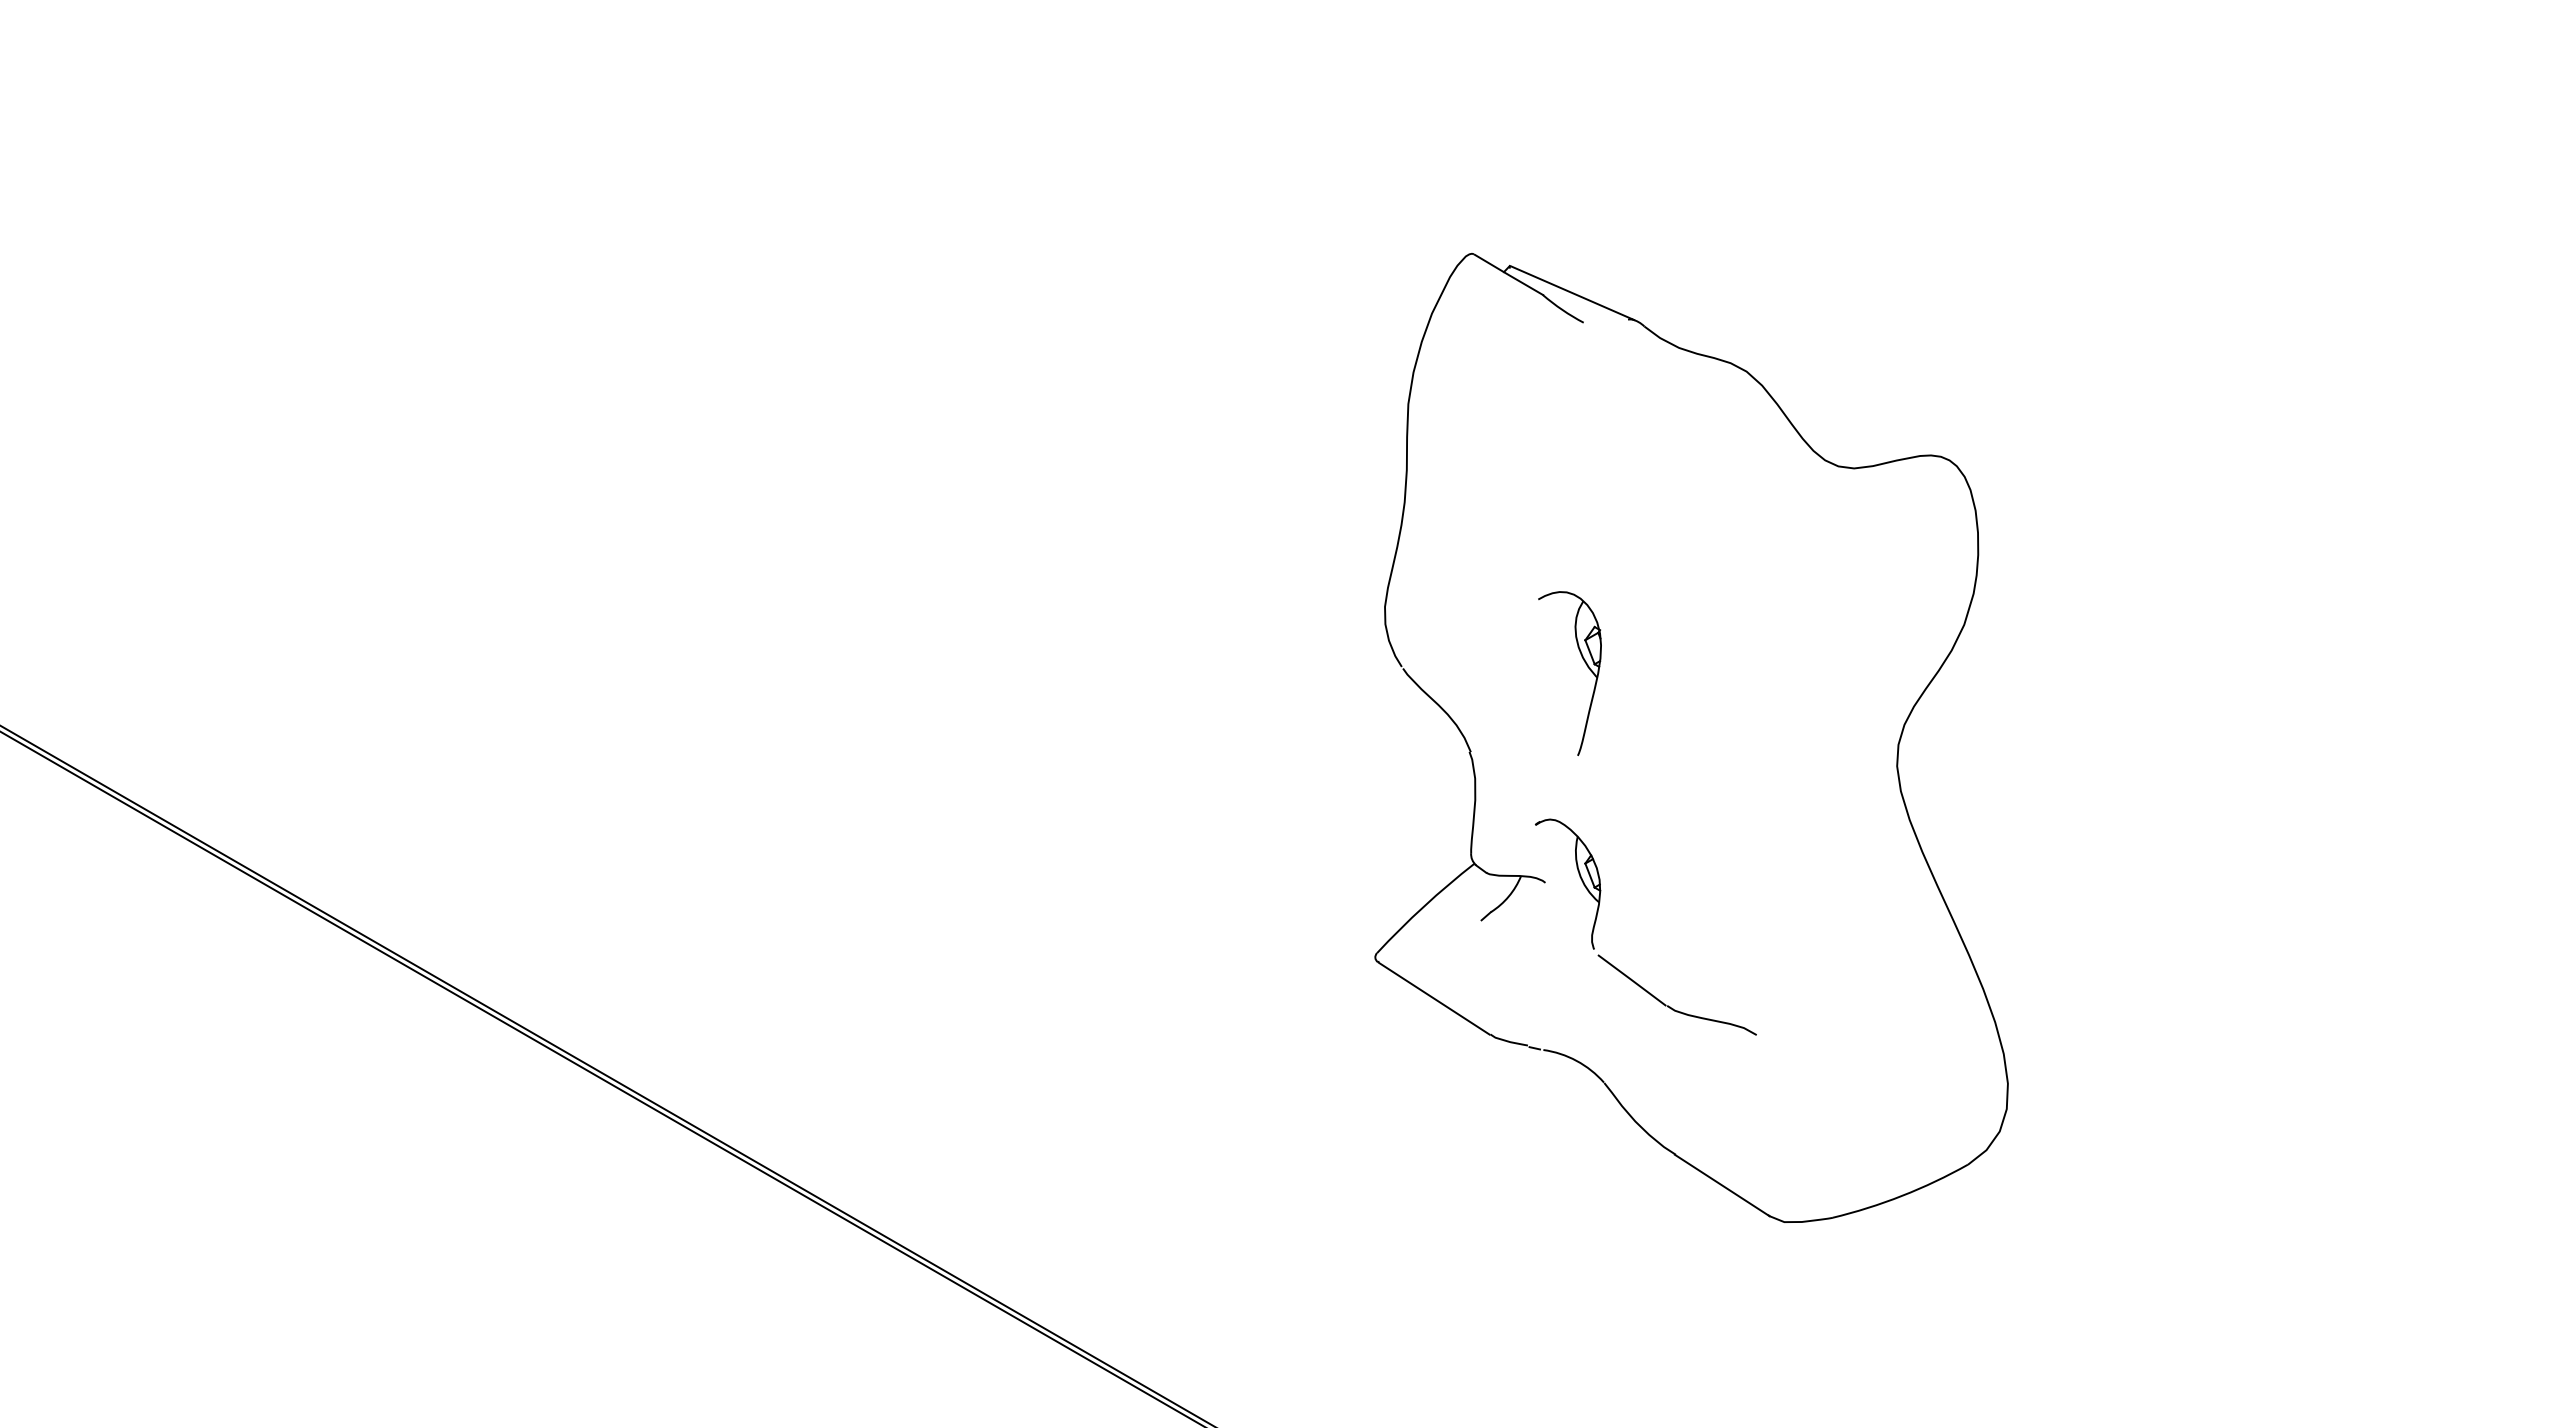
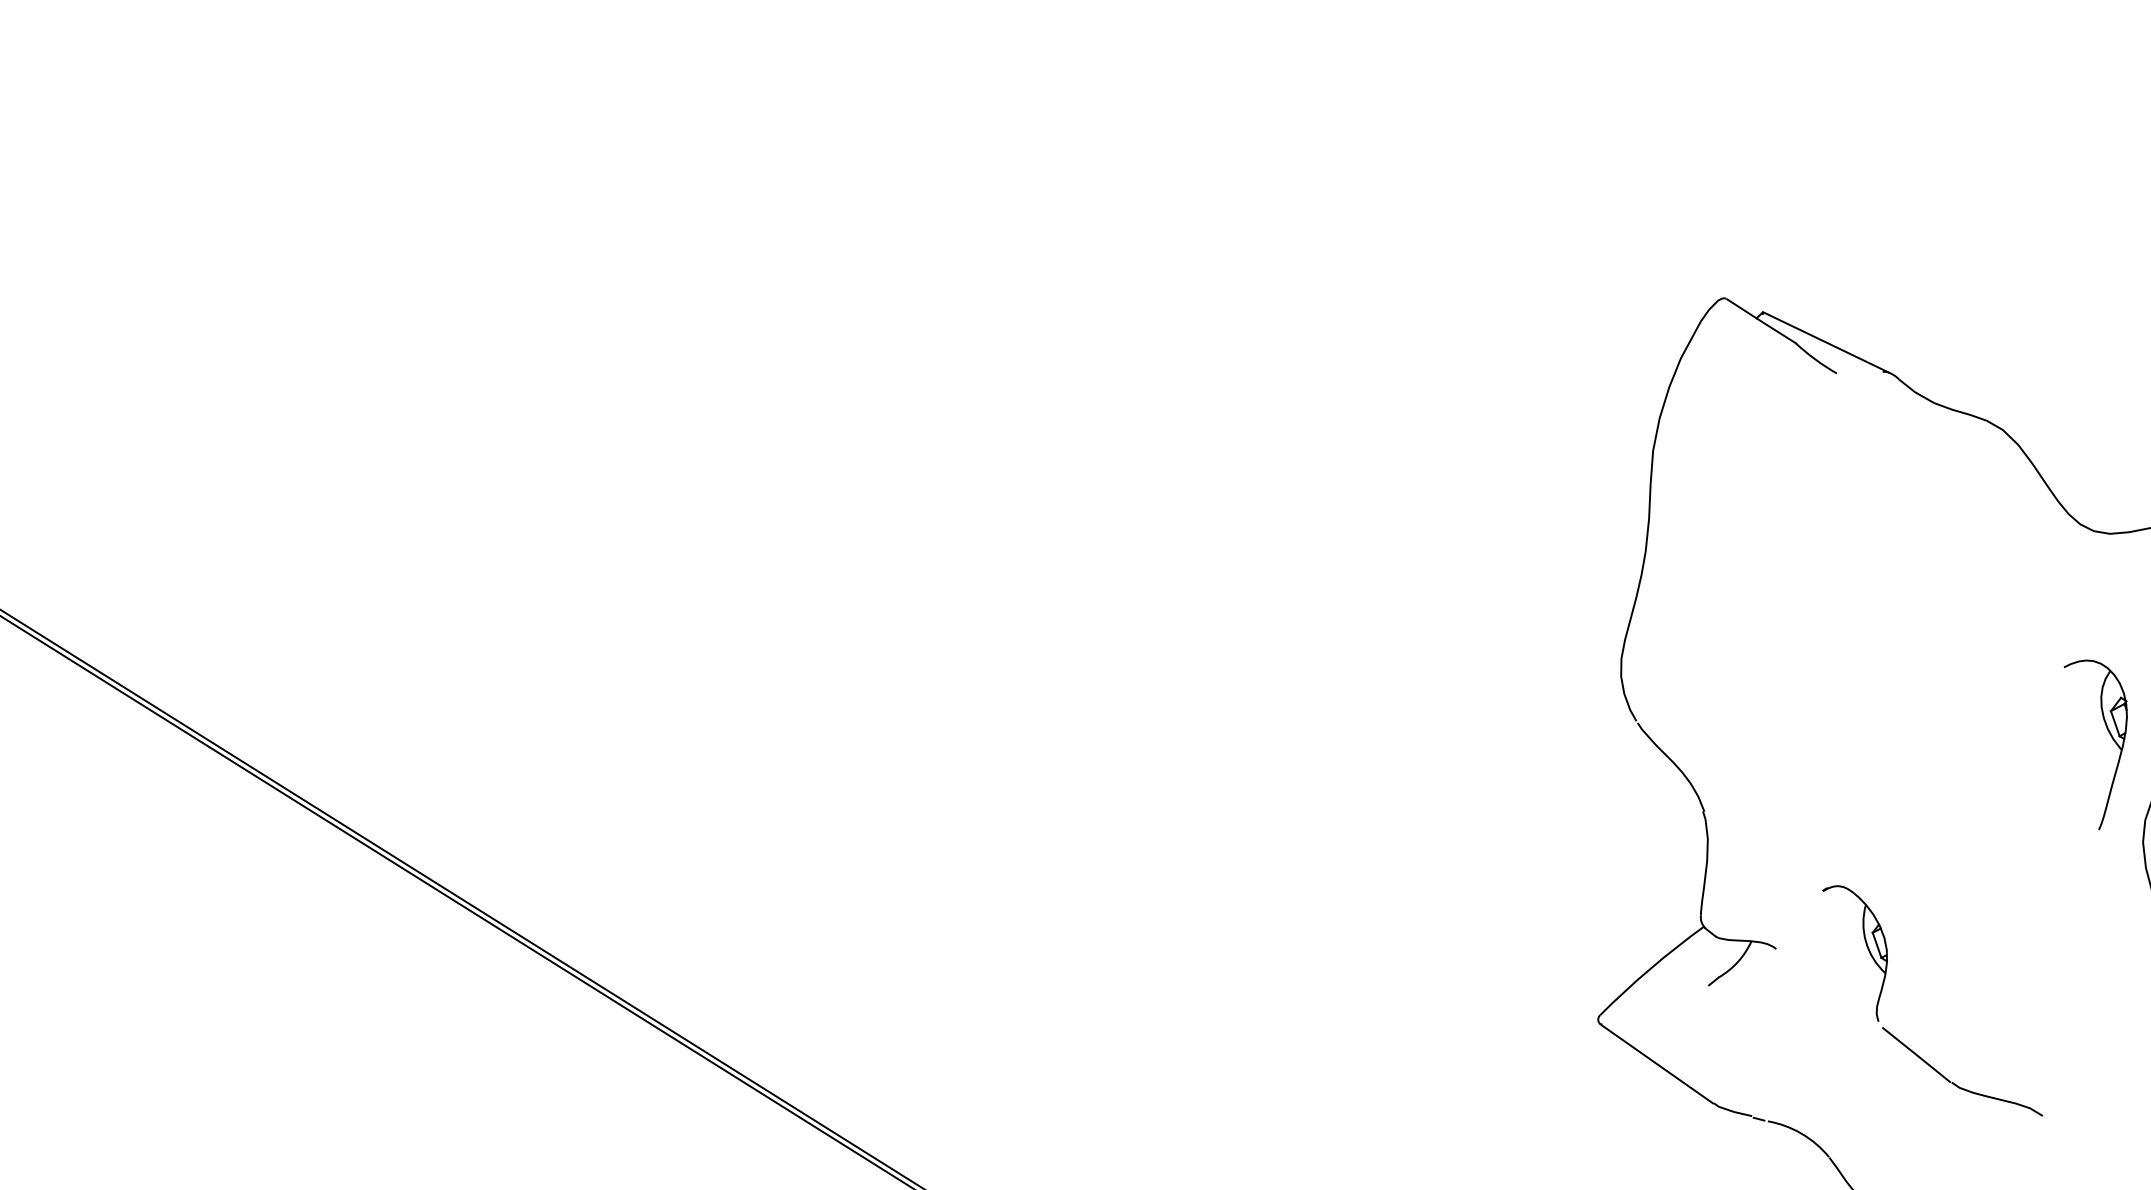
part: (1585, 664) -> (2110, 736), moved
part: (1597, 917) -> (1883, 988), moved

